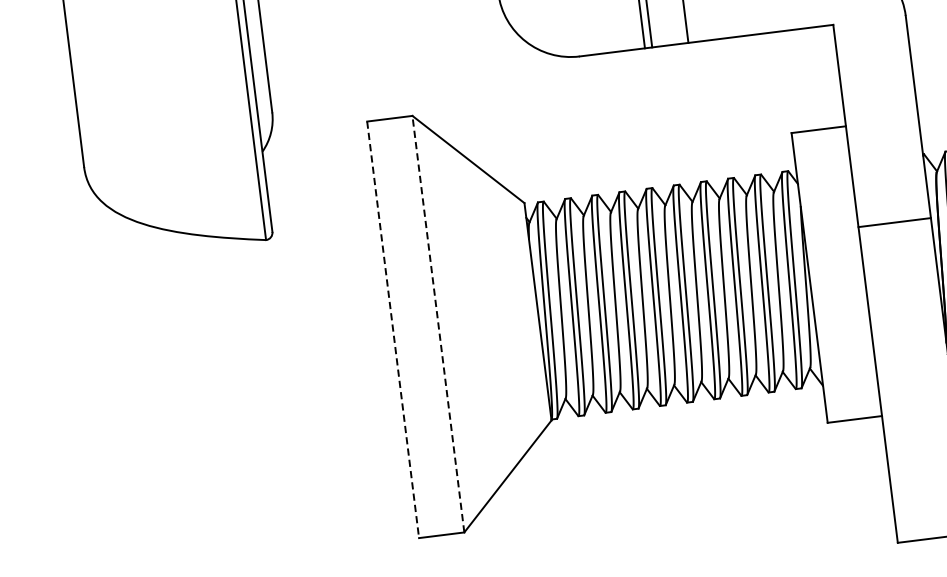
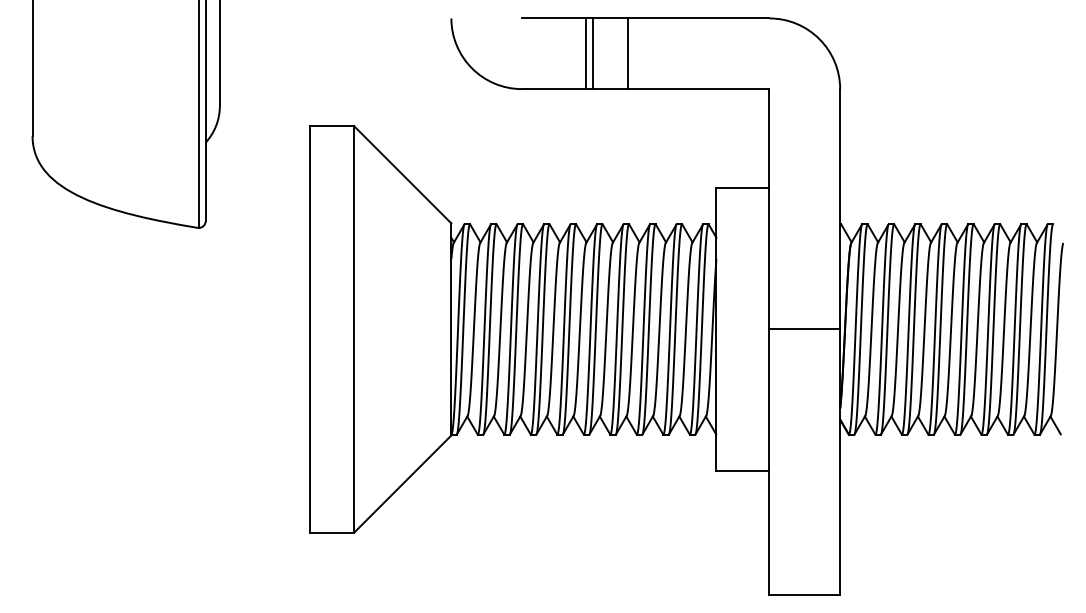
line: (894, 222) -> (804, 329), moved
line: (438, 323) -> (354, 328), dashed -> solid
line: (393, 329) -> (310, 329), dashed -> solid

